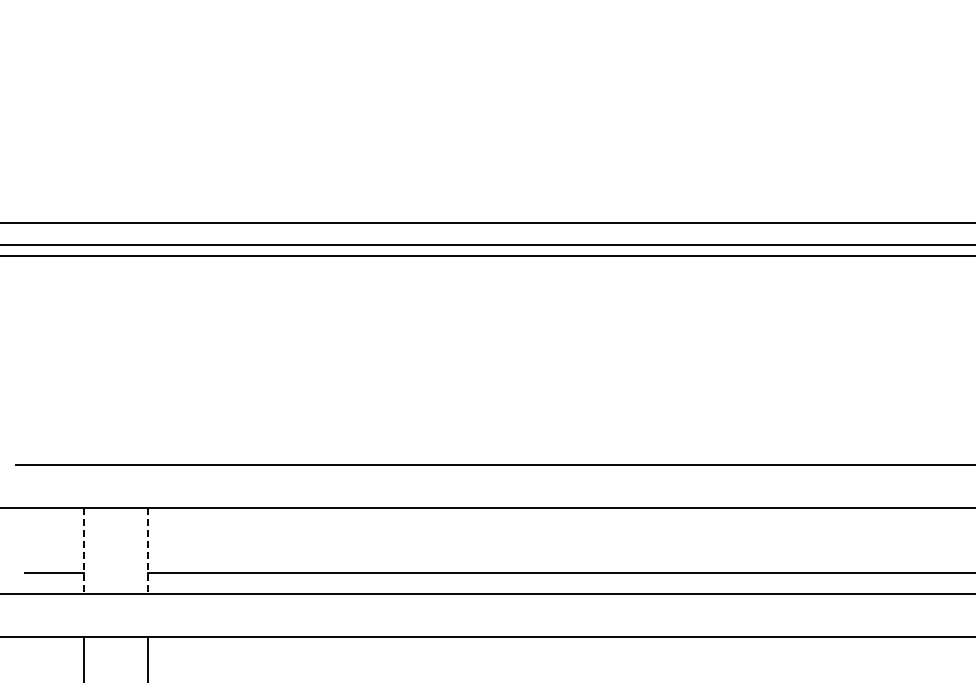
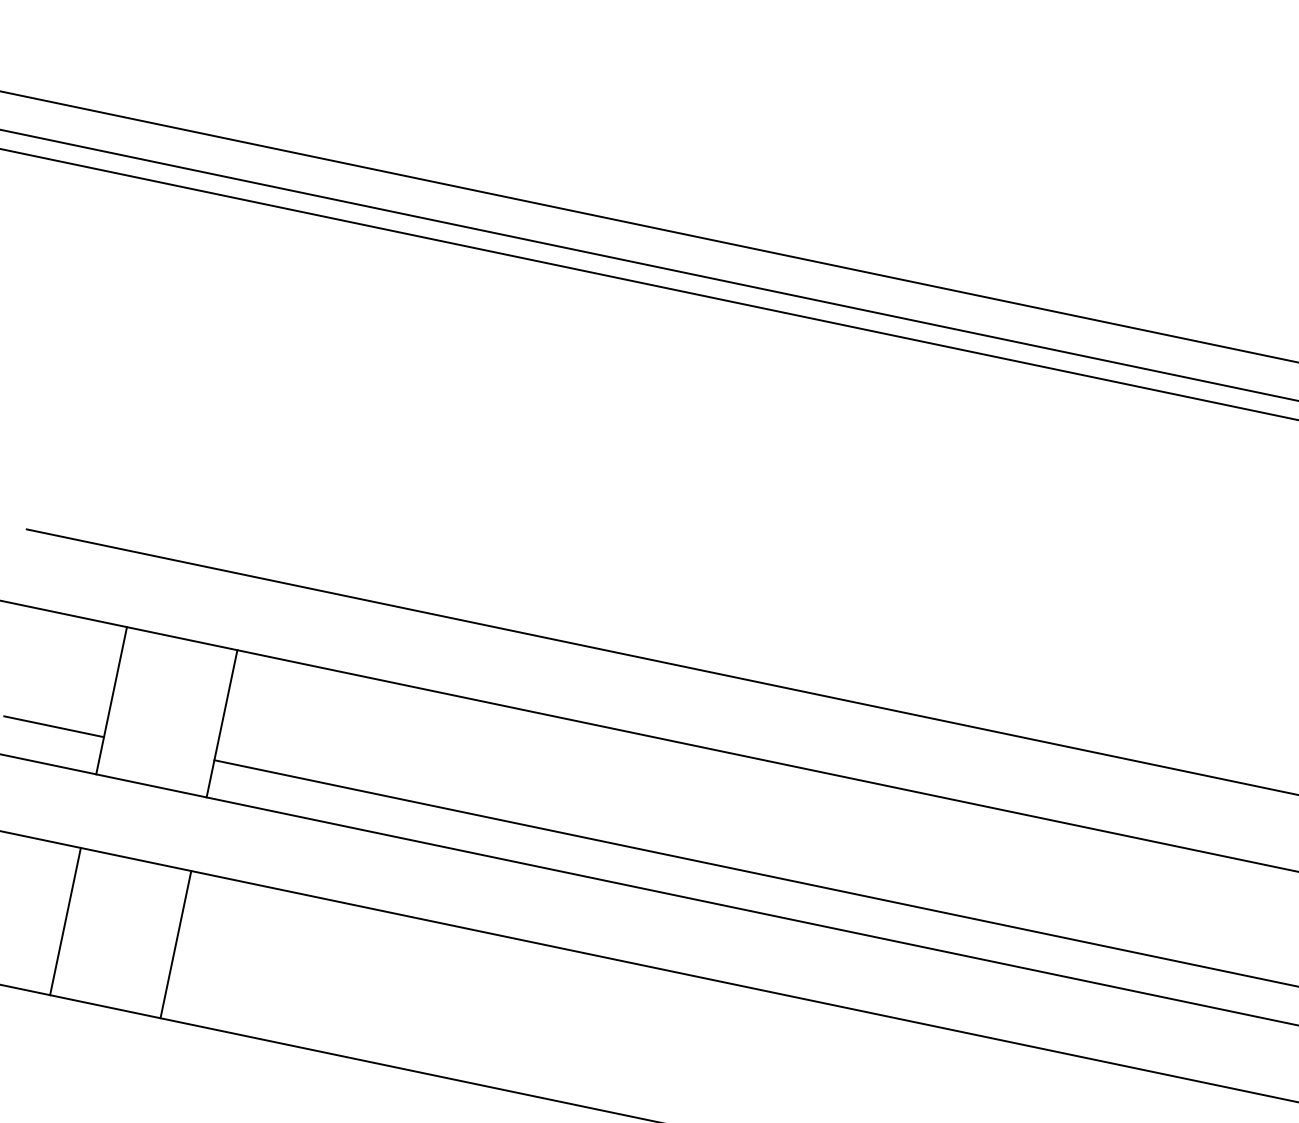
line: (83, 551) -> (111, 701), dashed -> solid
line: (148, 551) -> (222, 724), dashed -> solid

